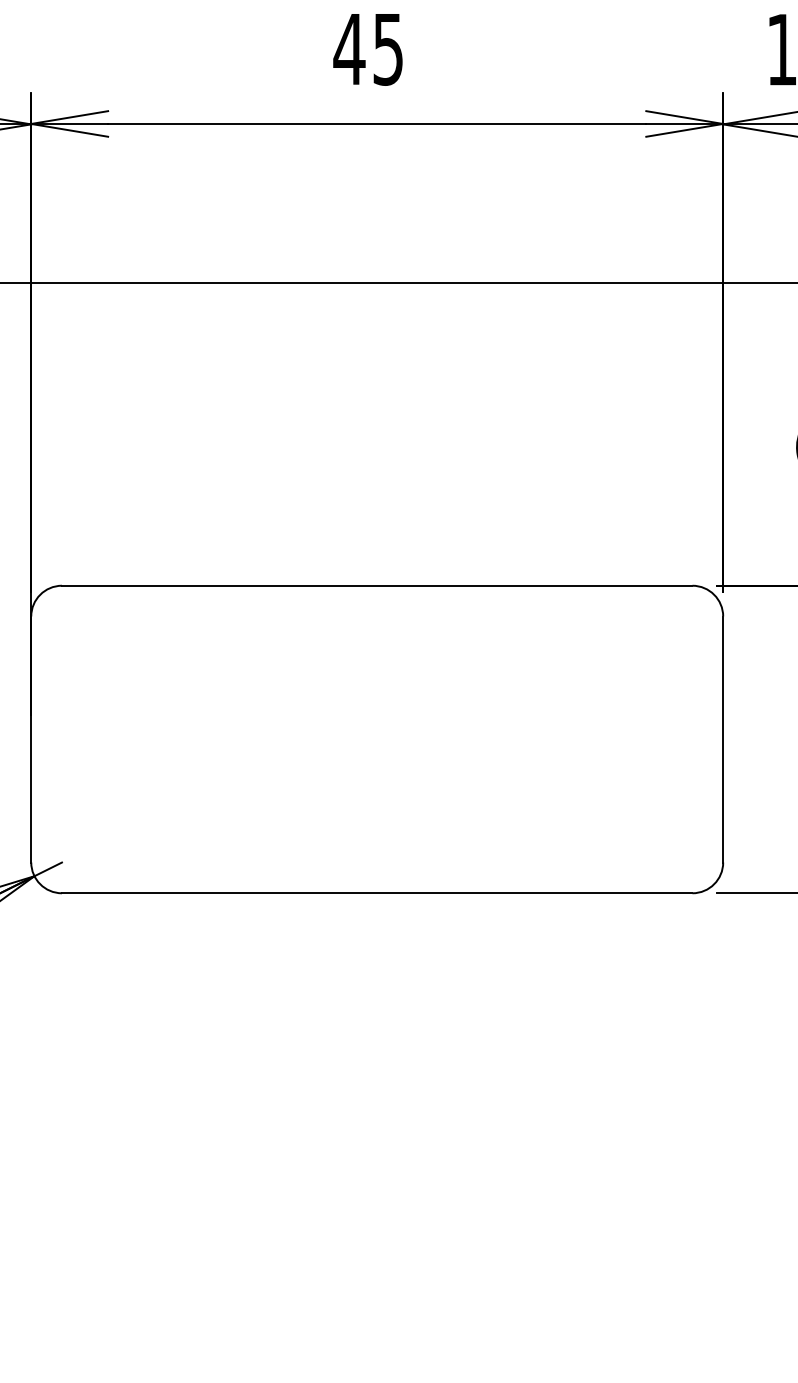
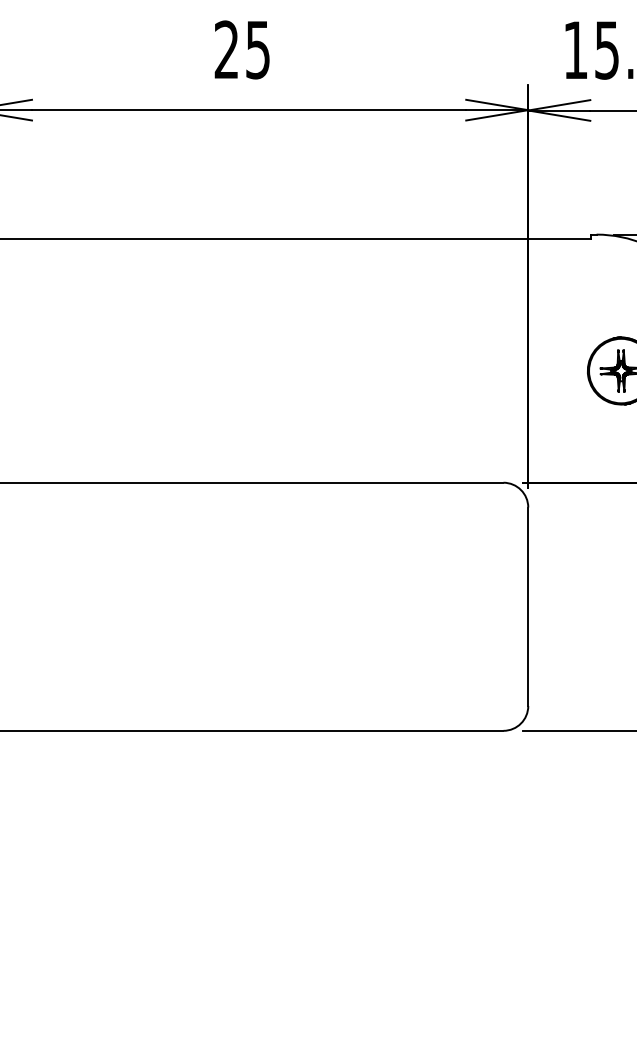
text: (349, 48) -> (226, 49), 45 -> 25

